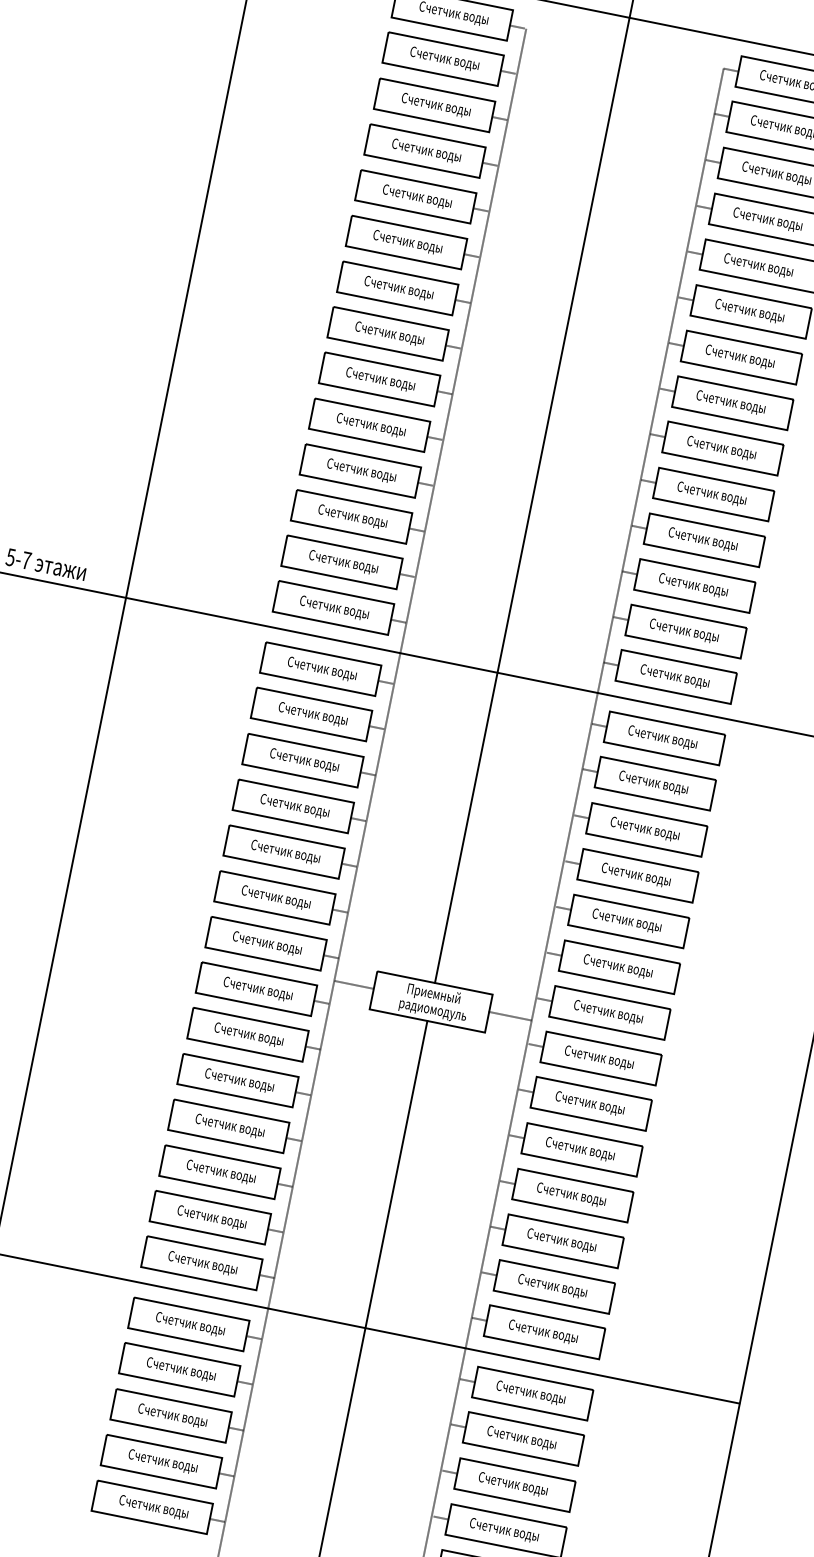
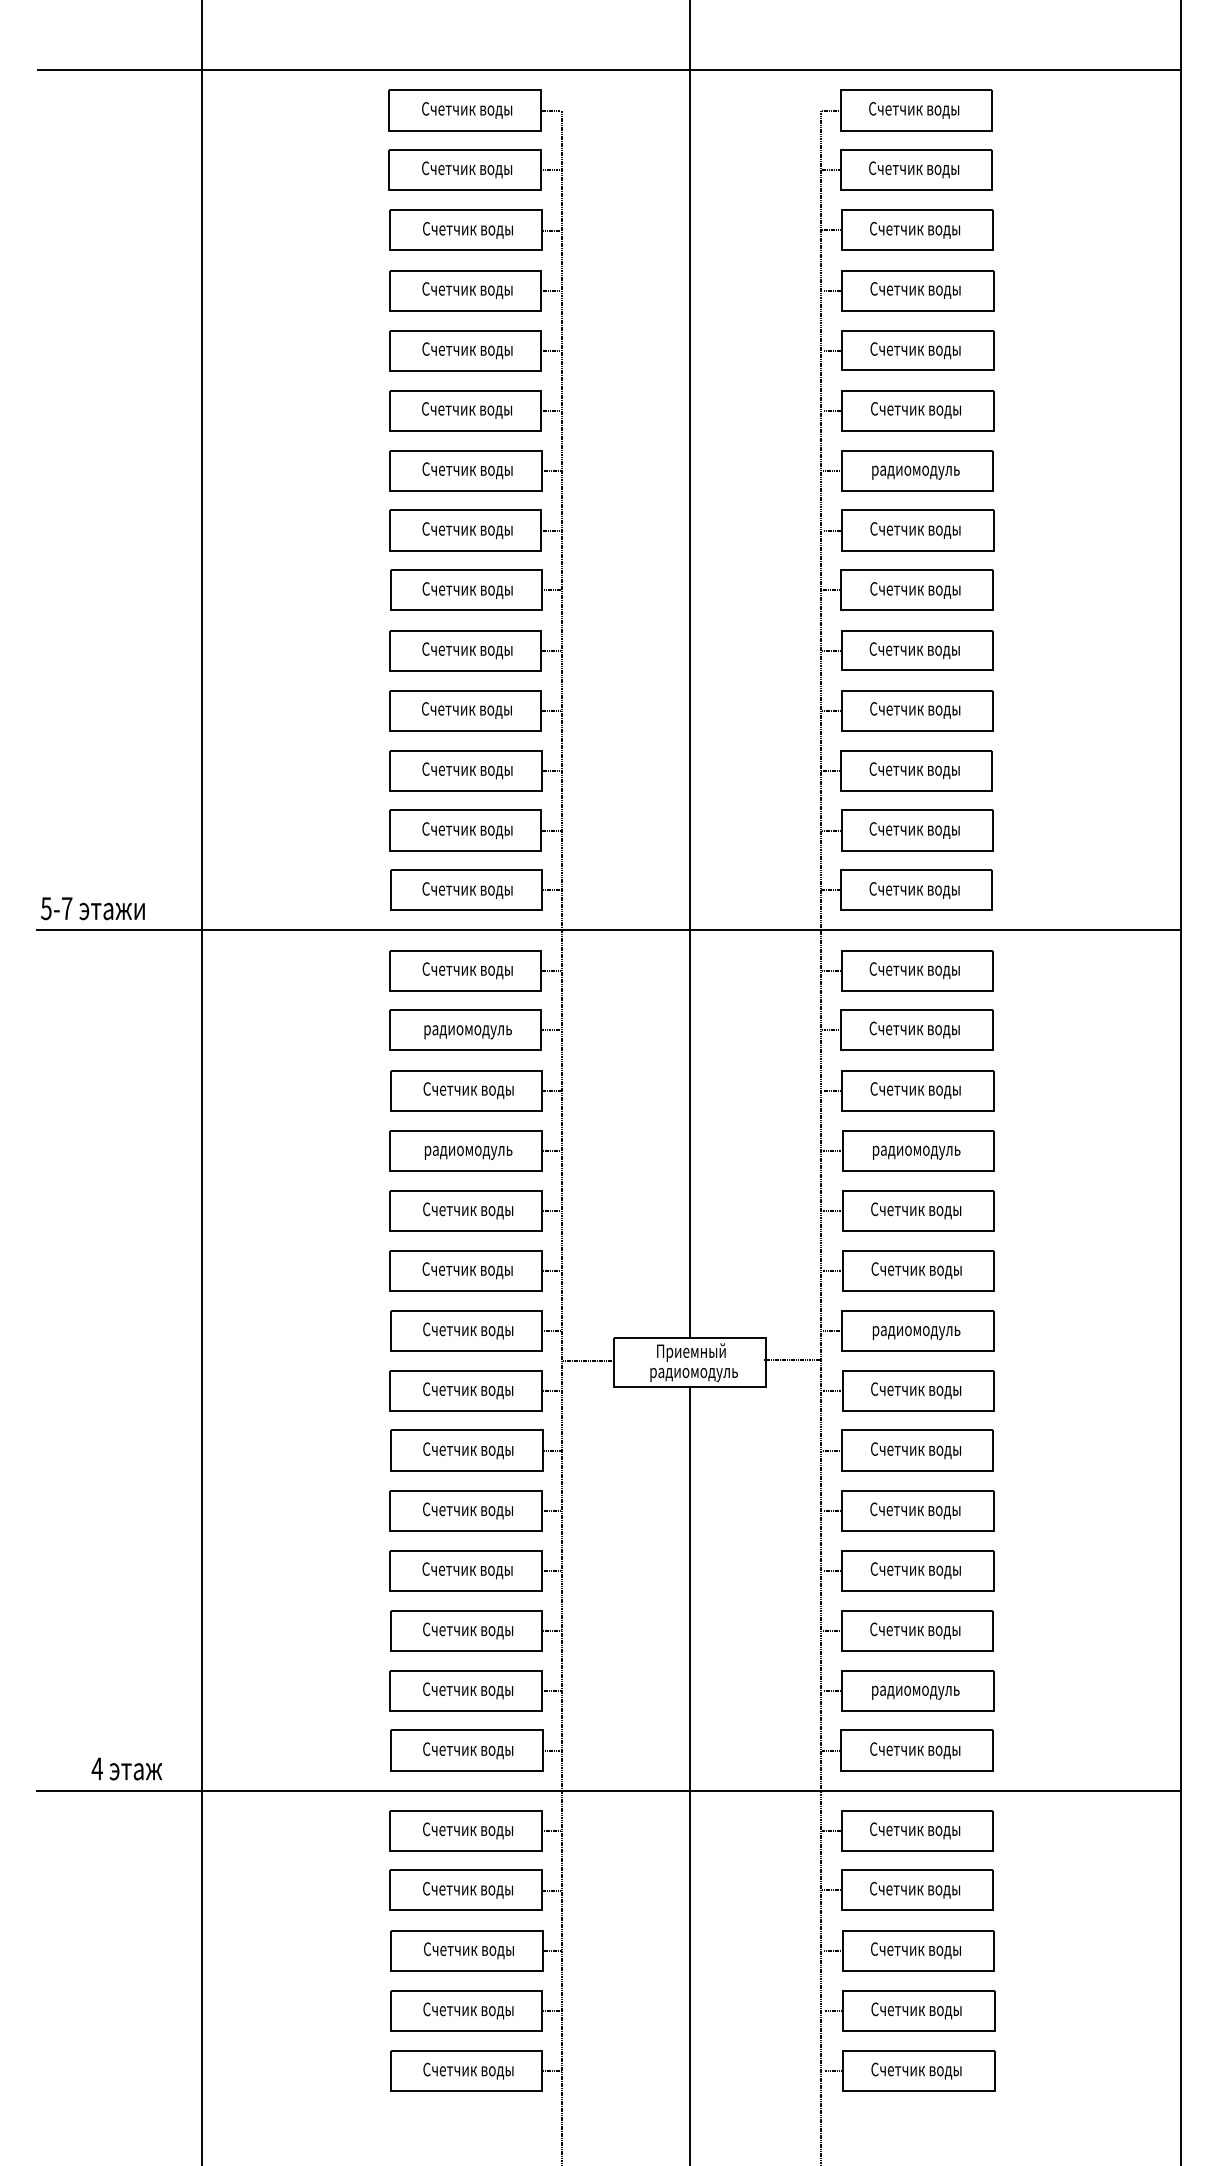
text: (740, 357) -> (915, 470), Счетчик воды -> радиомодуль
text: (312, 714) -> (467, 1030), Счетчик воды -> радиомодуль
text: (295, 806) -> (468, 1150), Счетчик воды -> радиомодуль
text: (636, 875) -> (916, 1150), Счетчик воды -> радиомодуль
text: (608, 1013) -> (916, 1331), Счетчик воды -> радиомодуль
text: (552, 1286) -> (915, 1690), Счетчик воды -> радиомодуль

